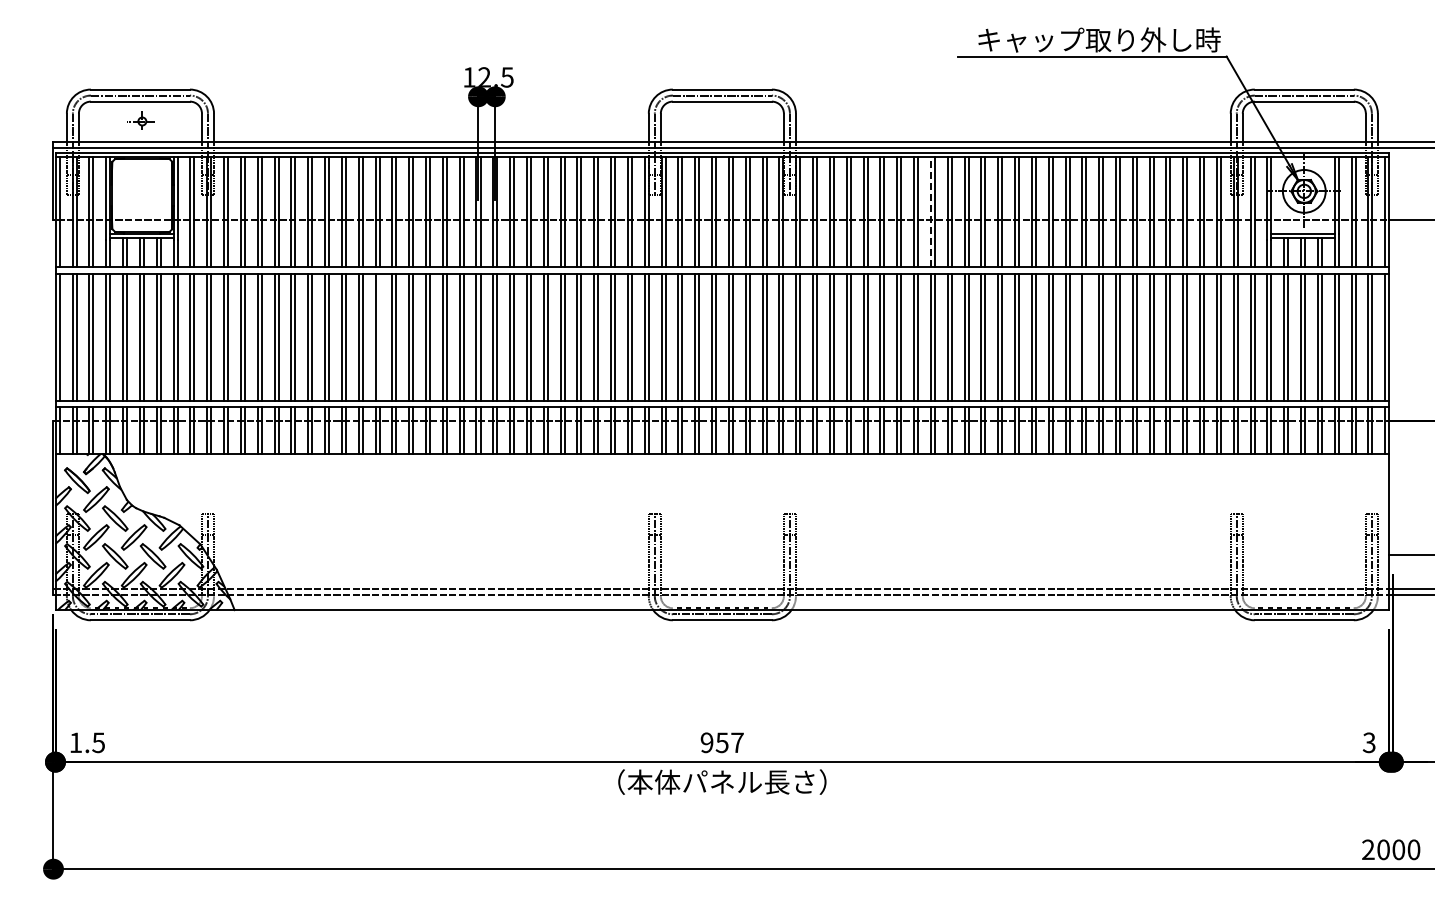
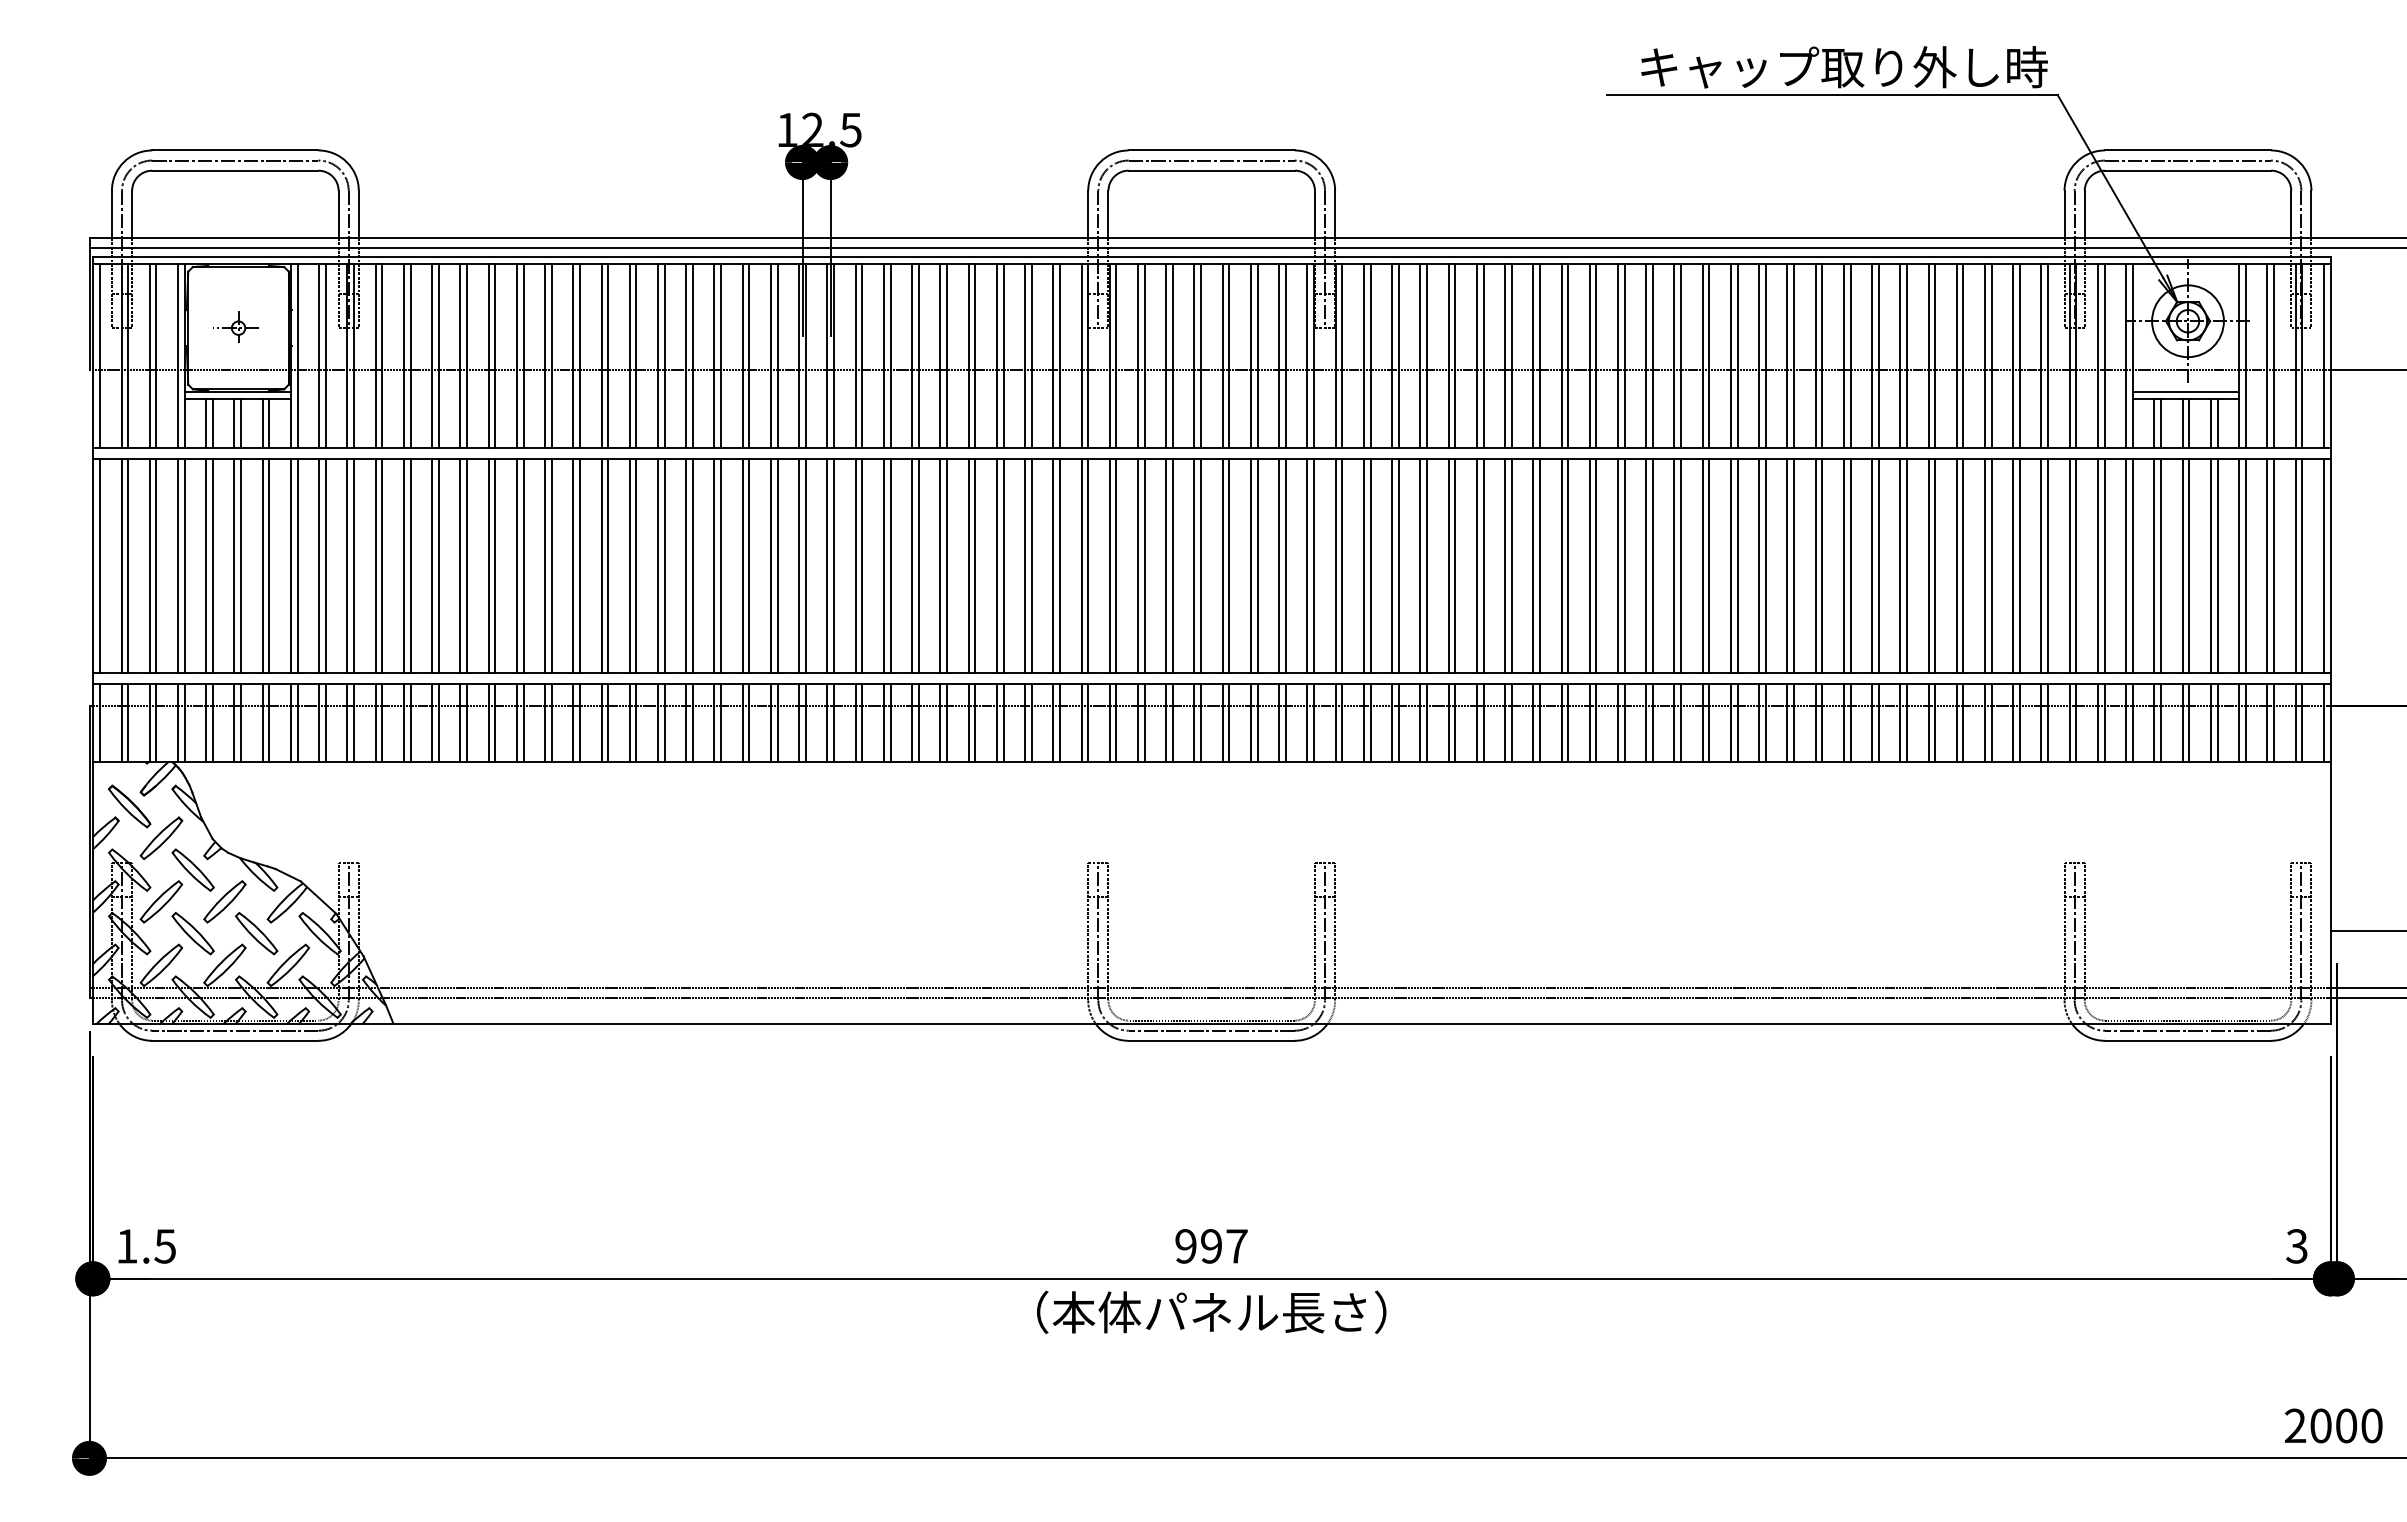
part: (140, 120) -> (235, 326), moved
line: (930, 212) -> (1560, 356), dashed -> solid
line: (379, 336) -> (636, 564), added
line: (1086, 336) -> (1822, 564), added
text: (721, 742) -> (1210, 1245), 957 -> 997

